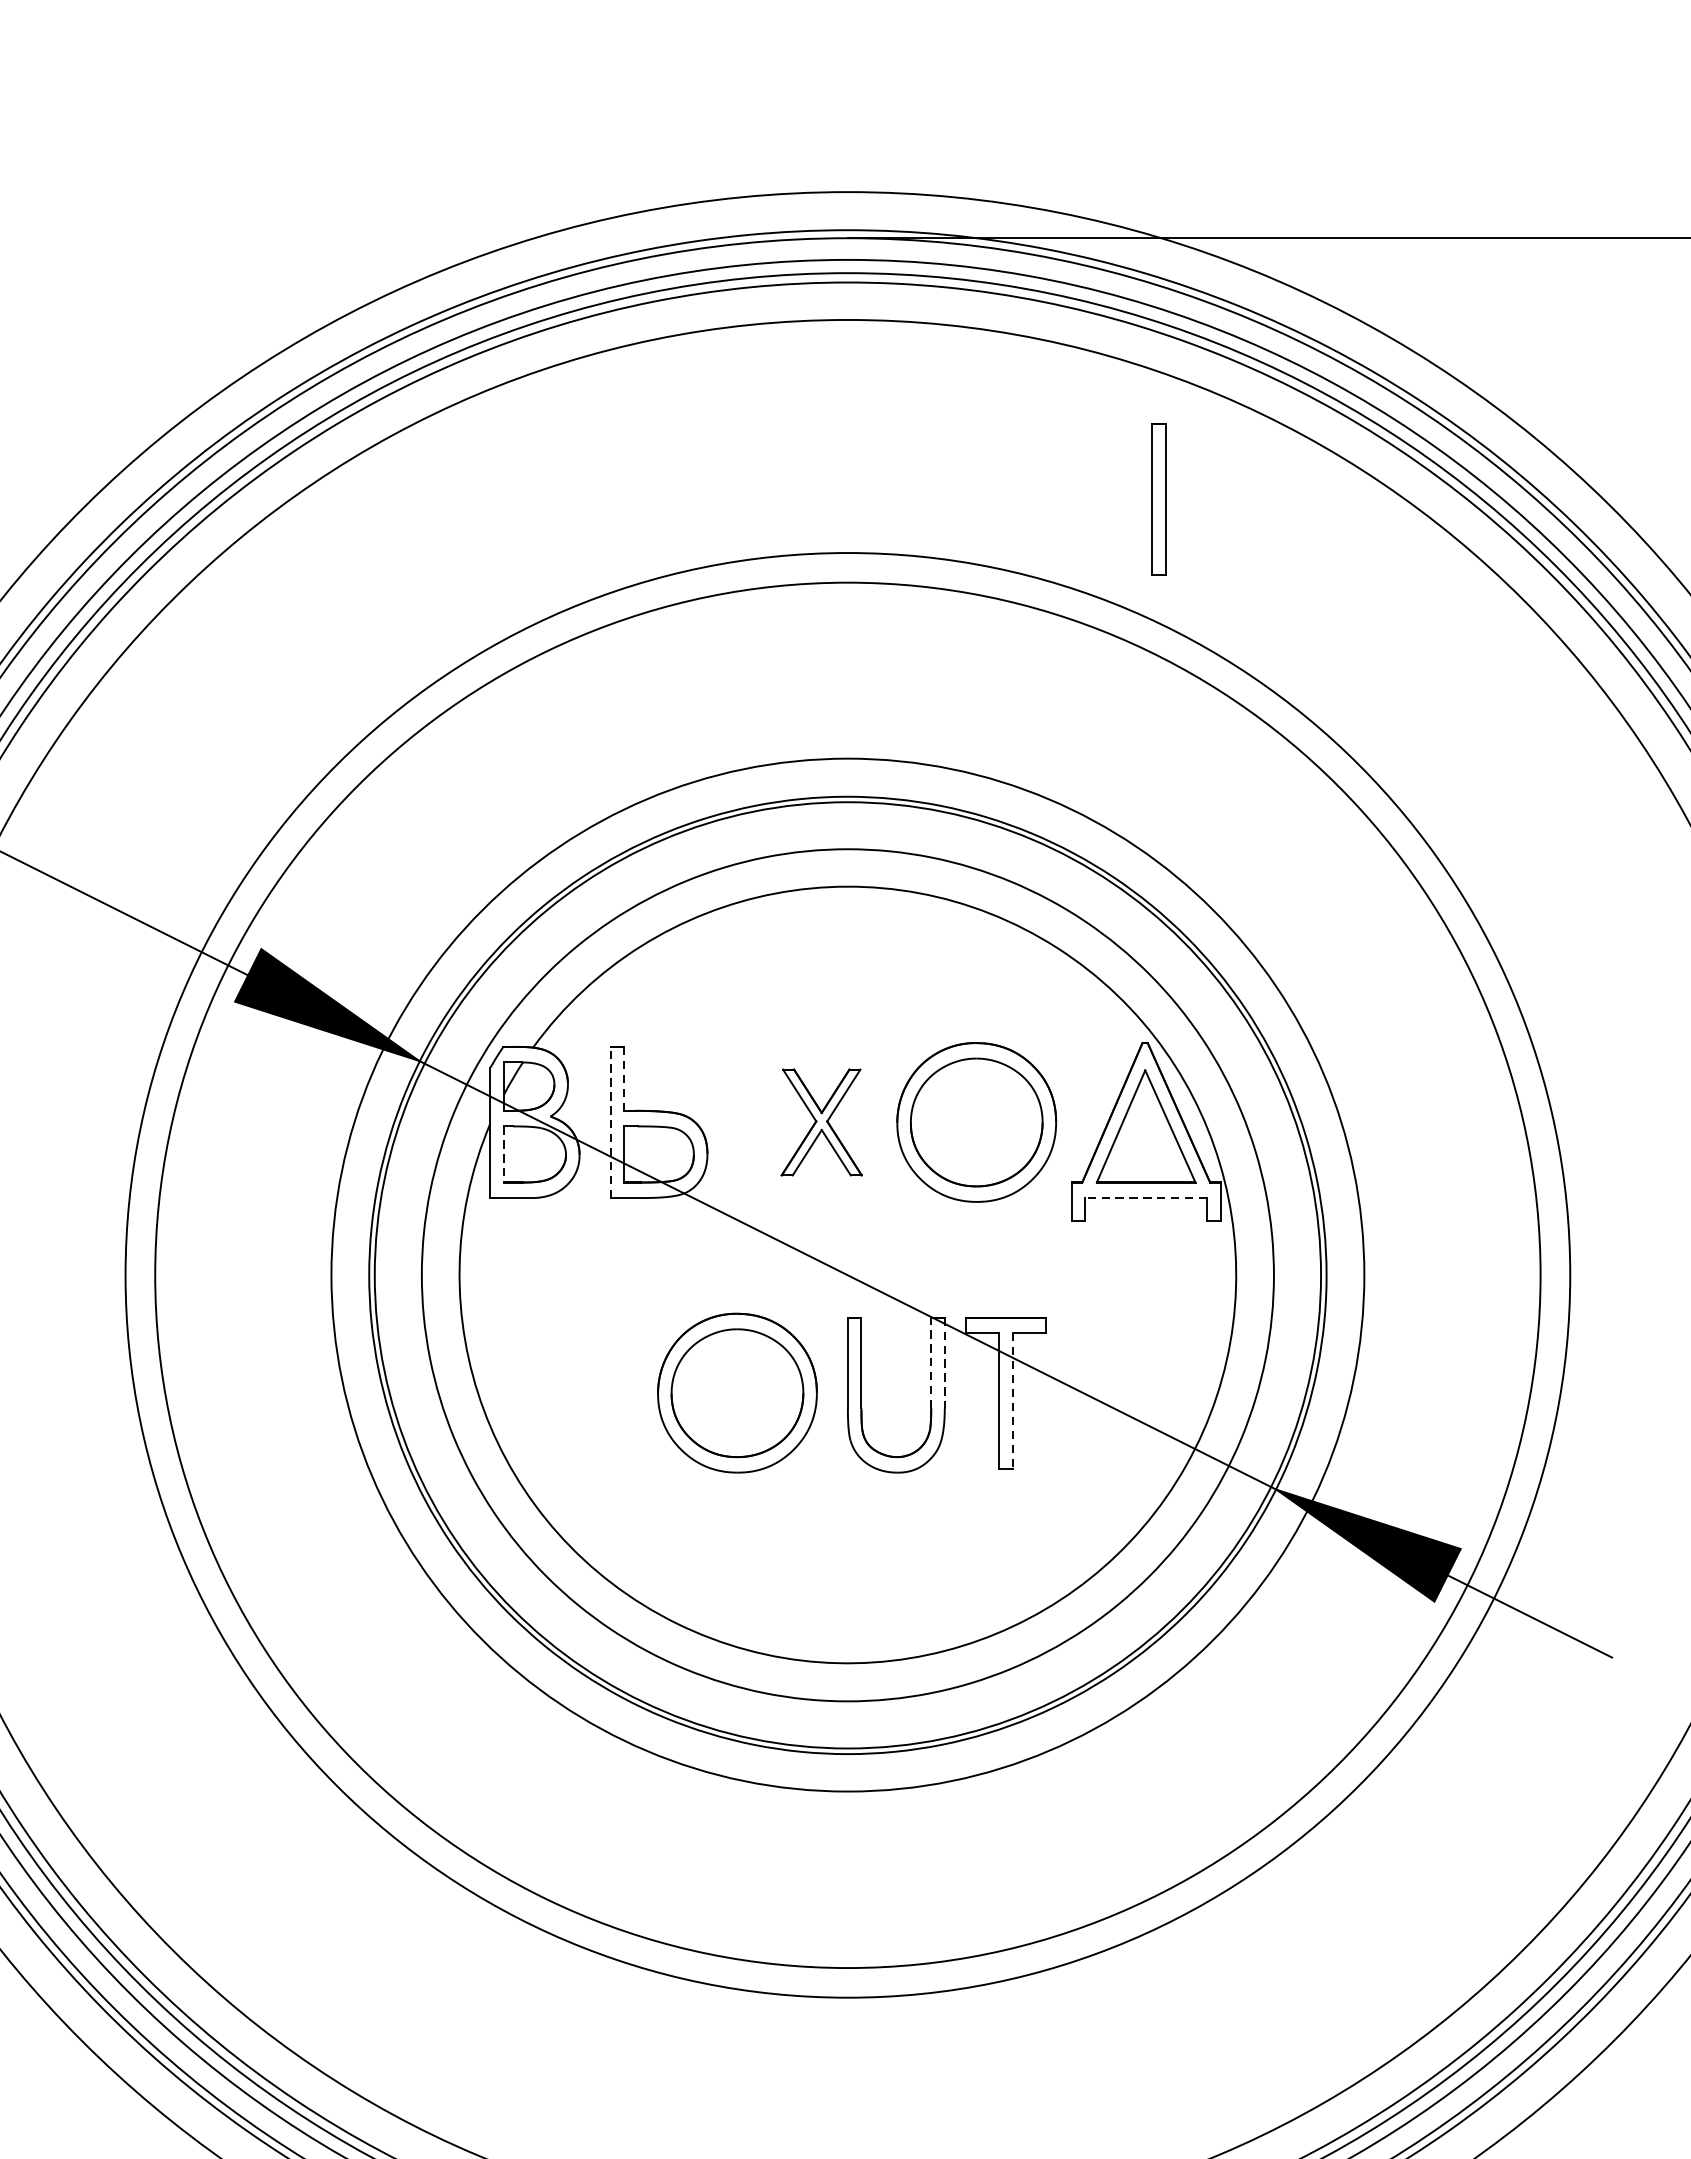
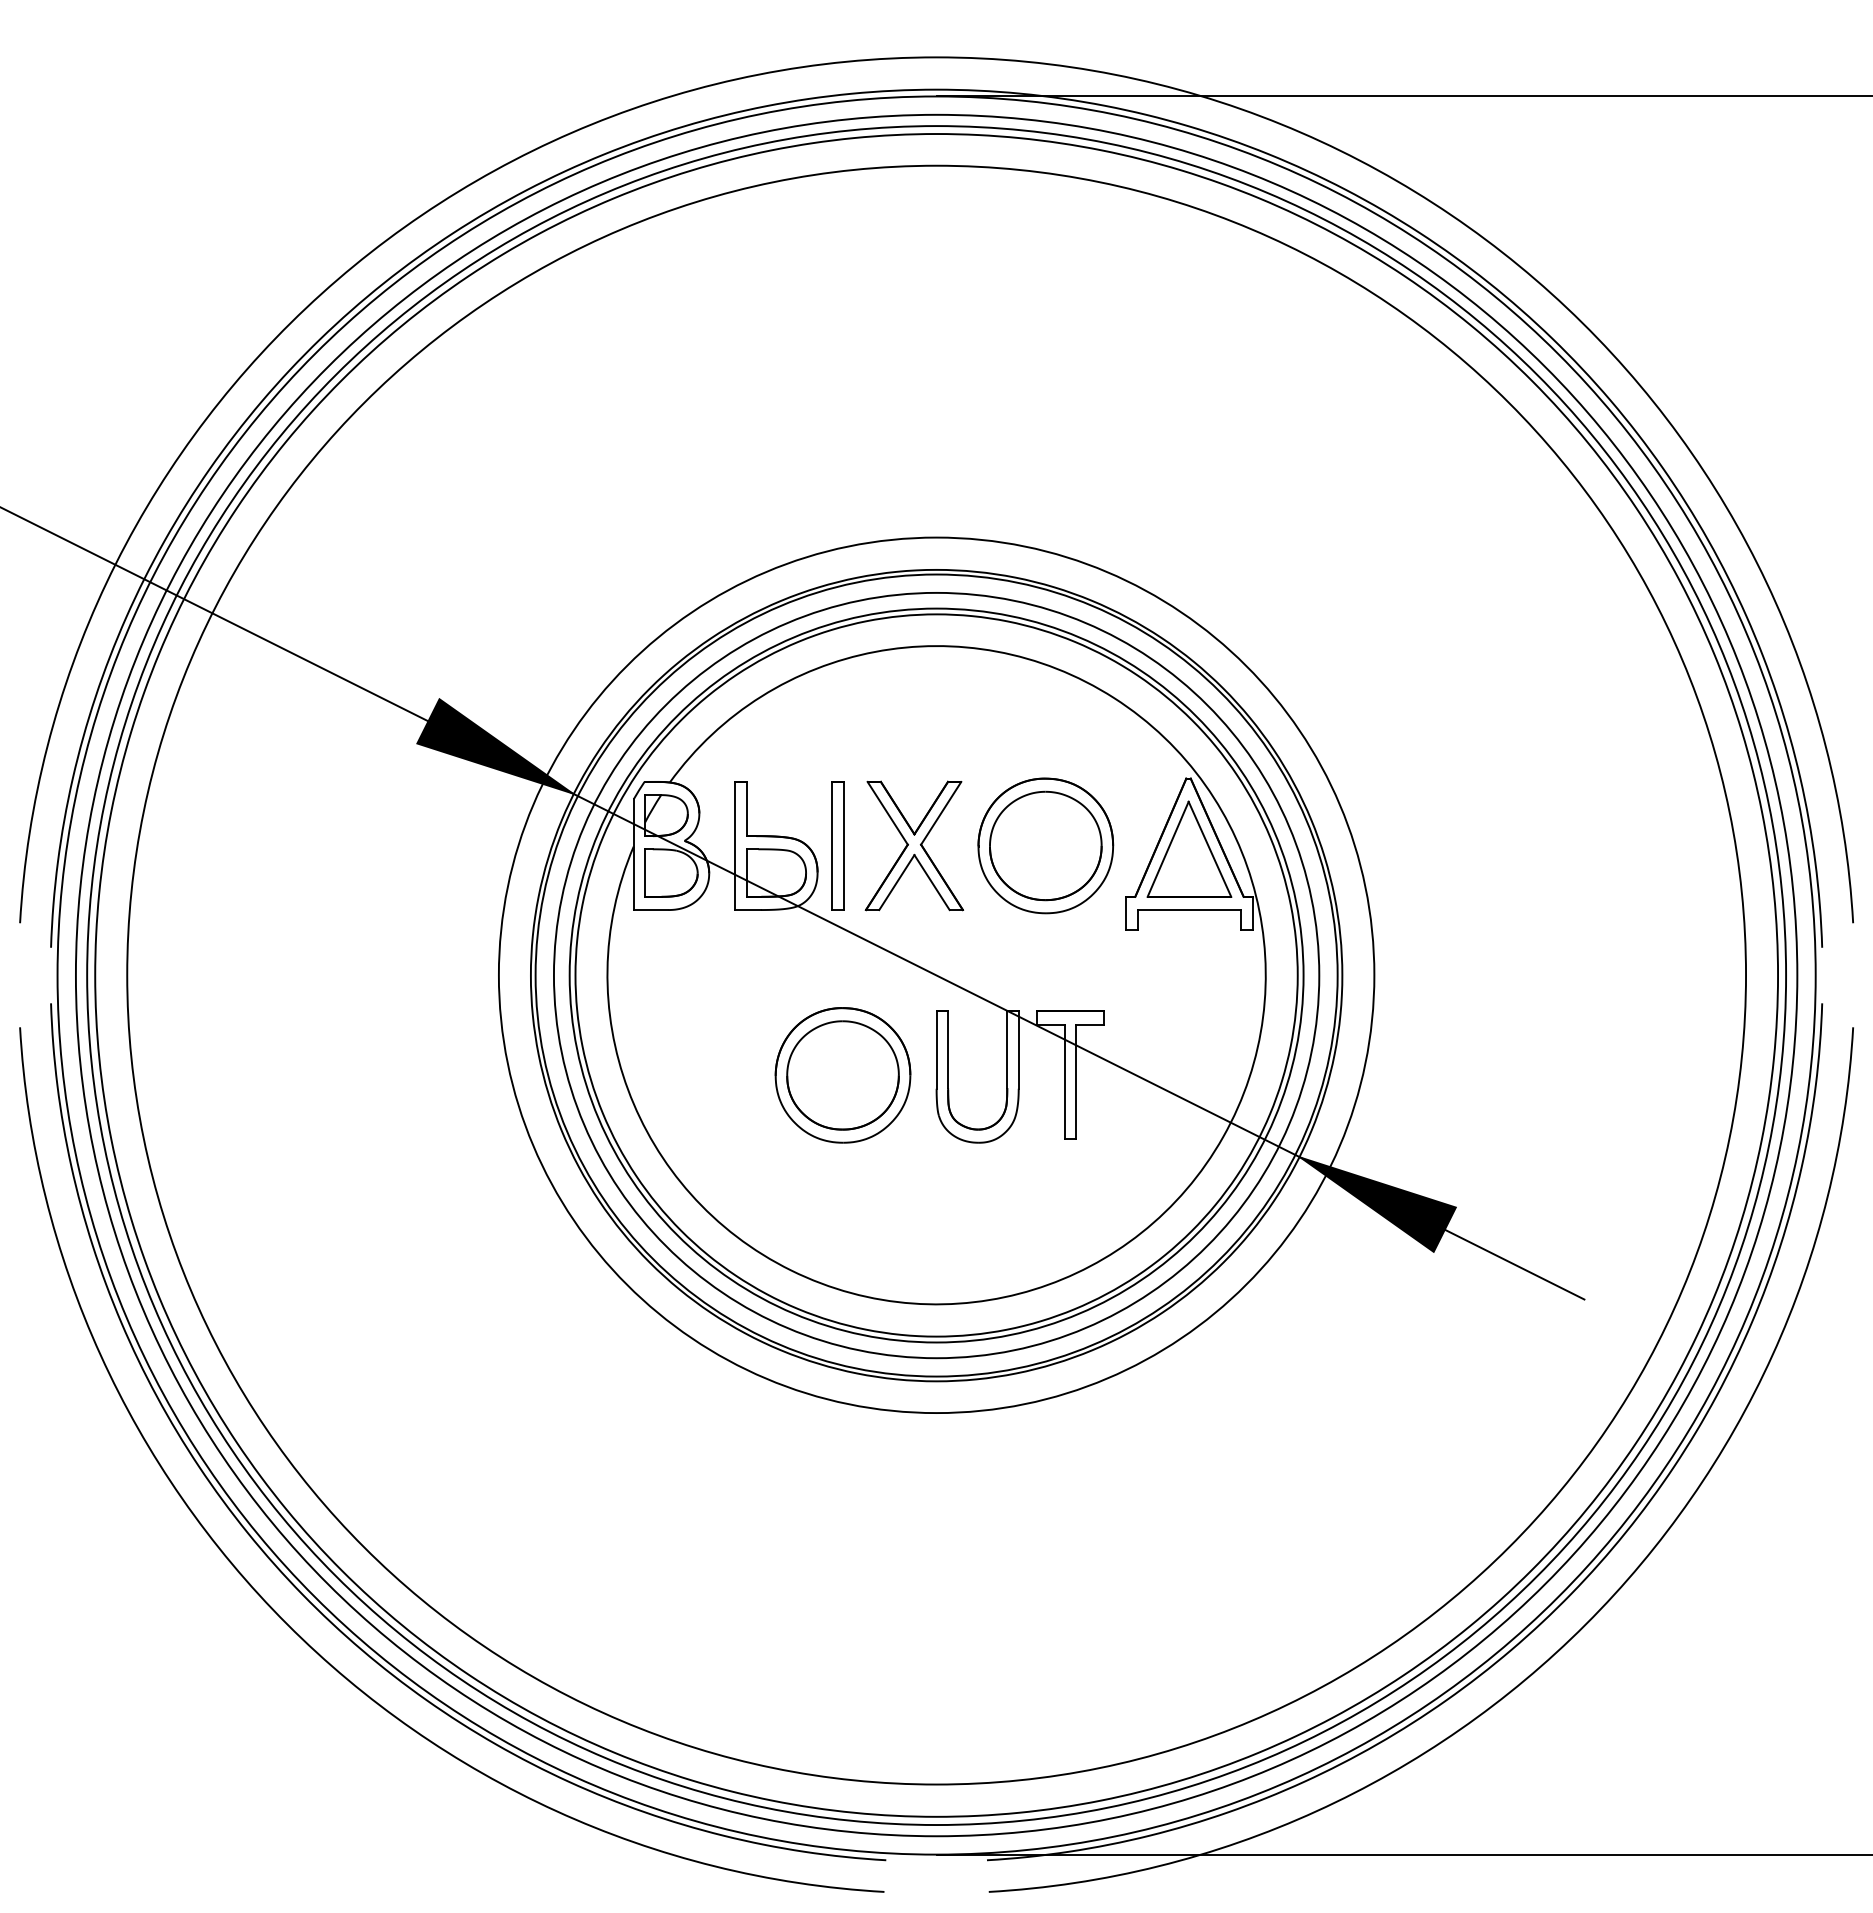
part: (1158, 499) -> (837, 845), moved
line: (623, 1079) -> (746, 809), dashed -> solid
line: (610, 1121) -> (735, 845), dashed -> solid
part: (821, 1121) -> (914, 845), size x1.43
line: (504, 1154) -> (645, 873), dashed -> solid
line: (1146, 1198) -> (1189, 910), dashed -> solid
circle: (847, 1275) -> (936, 975), size x0.62
circle: (847, 1275) -> (936, 975), size x0.62
line: (931, 1362) -> (1007, 1049), dashed -> solid
line: (944, 1363) -> (1018, 1050), dashed -> solid
line: (1012, 1401) -> (1076, 1082), dashed -> solid

